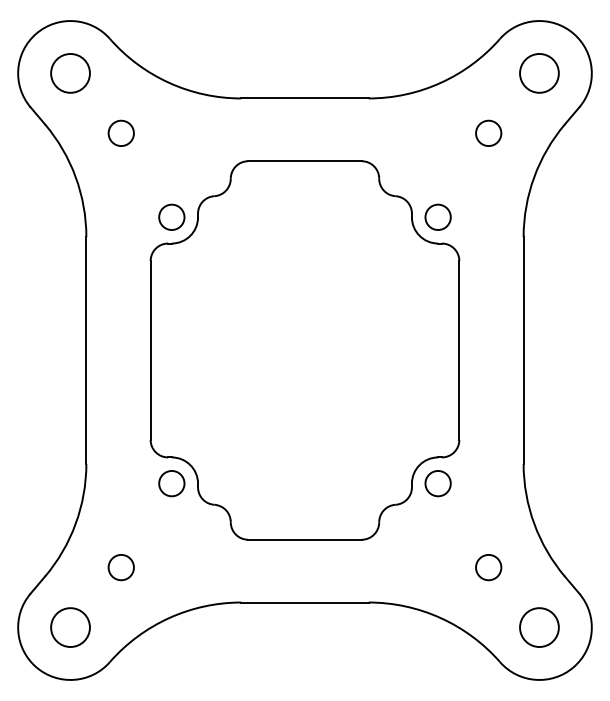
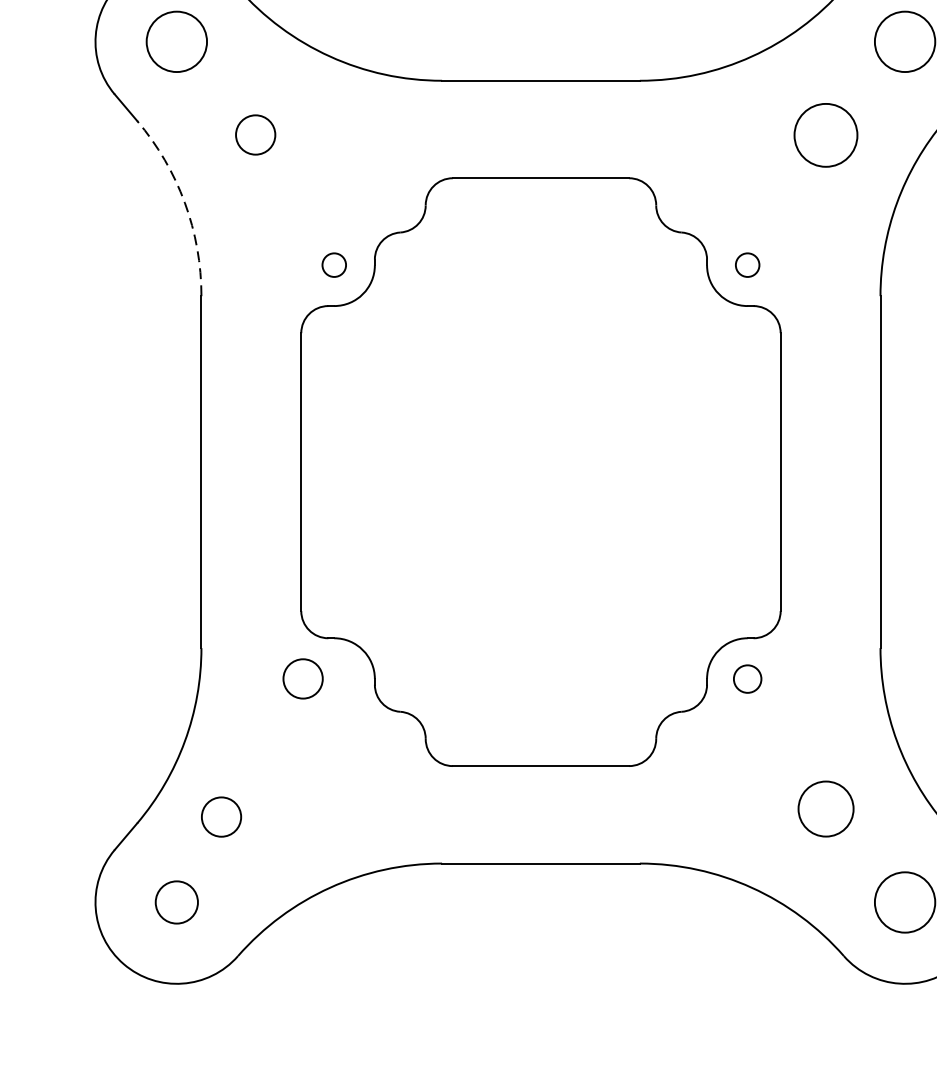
circle: (488, 132) -> (825, 133), size x1.6
arc: (75, 177) -> (184, 203), solid -> dashed
circle: (171, 216) -> (333, 264), size x0.6
circle: (437, 216) -> (746, 264), size x0.6
circle: (171, 483) -> (302, 678), moved
circle: (437, 483) -> (746, 678), size x0.7
circle: (120, 567) -> (220, 816), moved
circle: (488, 567) -> (825, 809), size x1.4
circle: (70, 627) -> (176, 902), size x0.7

